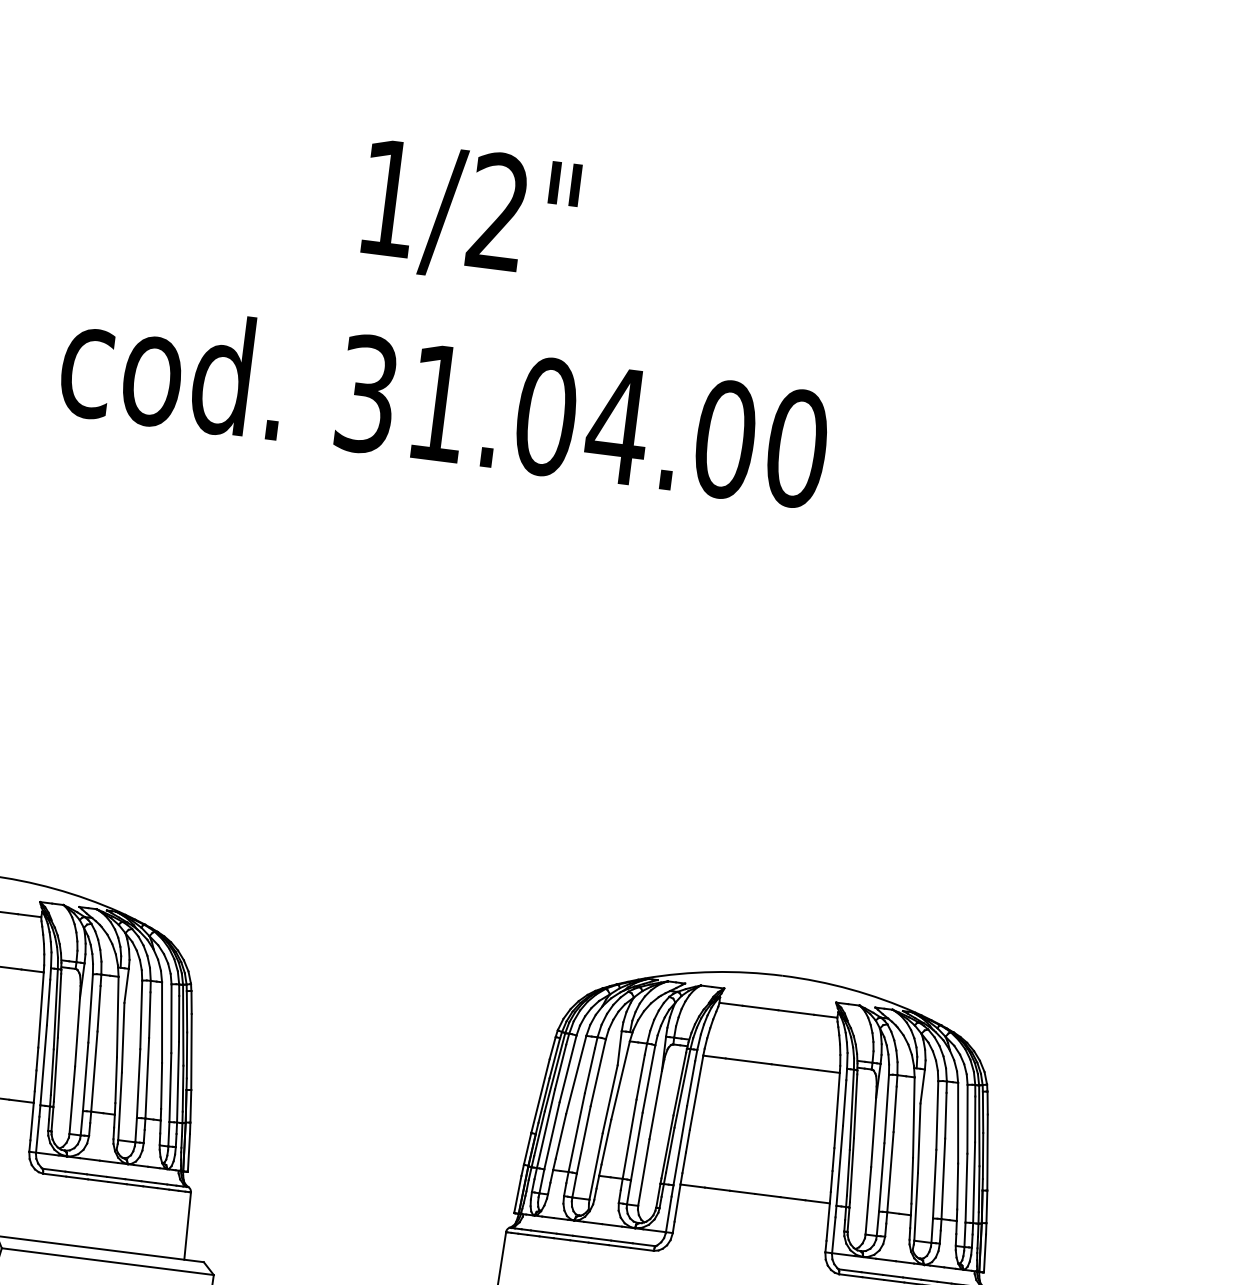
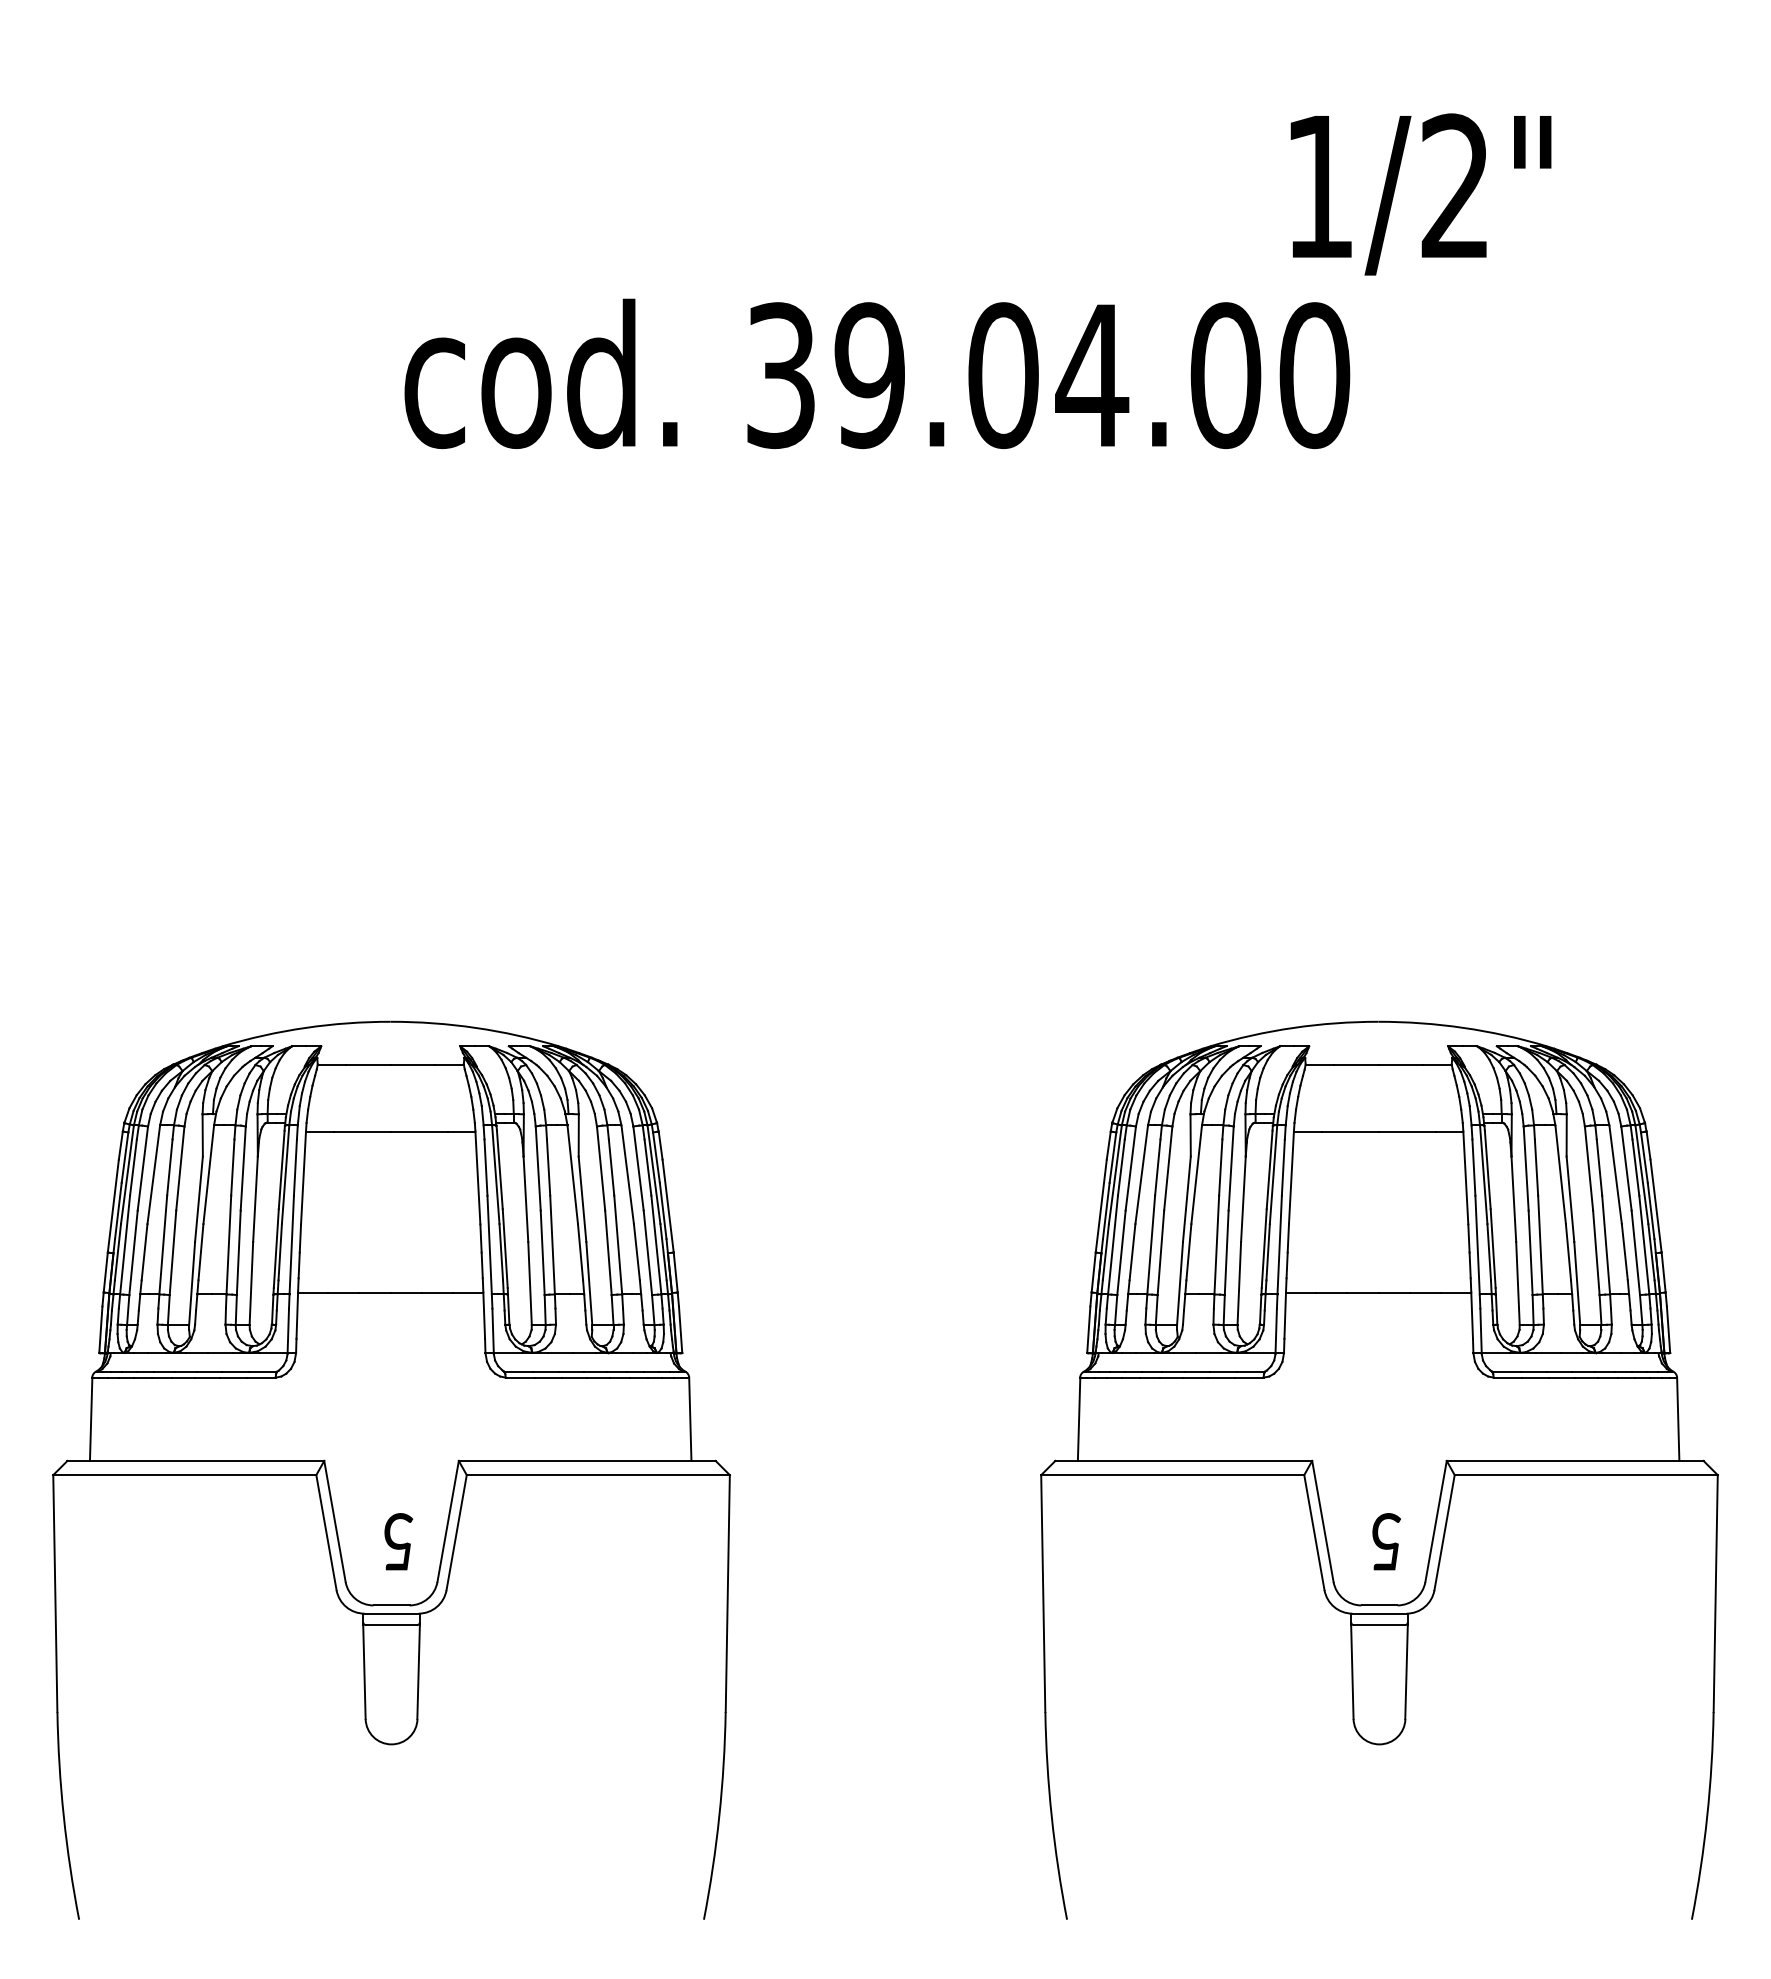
text: (469, 214) -> (1420, 194), moved
text: (438, 403) -> (869, 375), 31.04.00 -> 39.04.00

